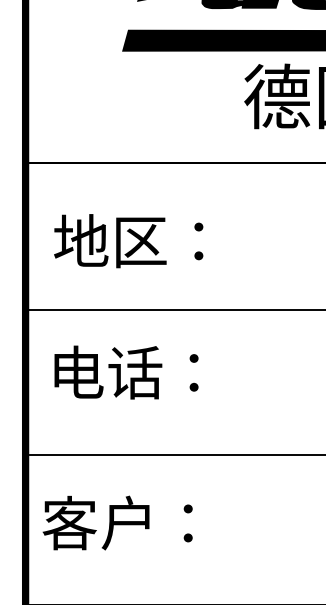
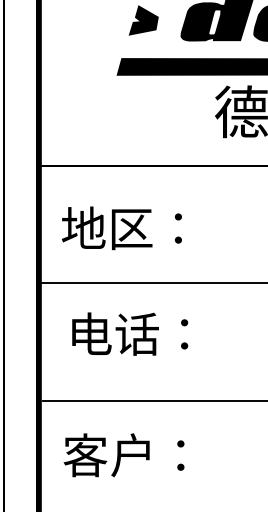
text: (126, 371) -> (130, 333), moved
text: (116, 523) -> (123, 455), moved

